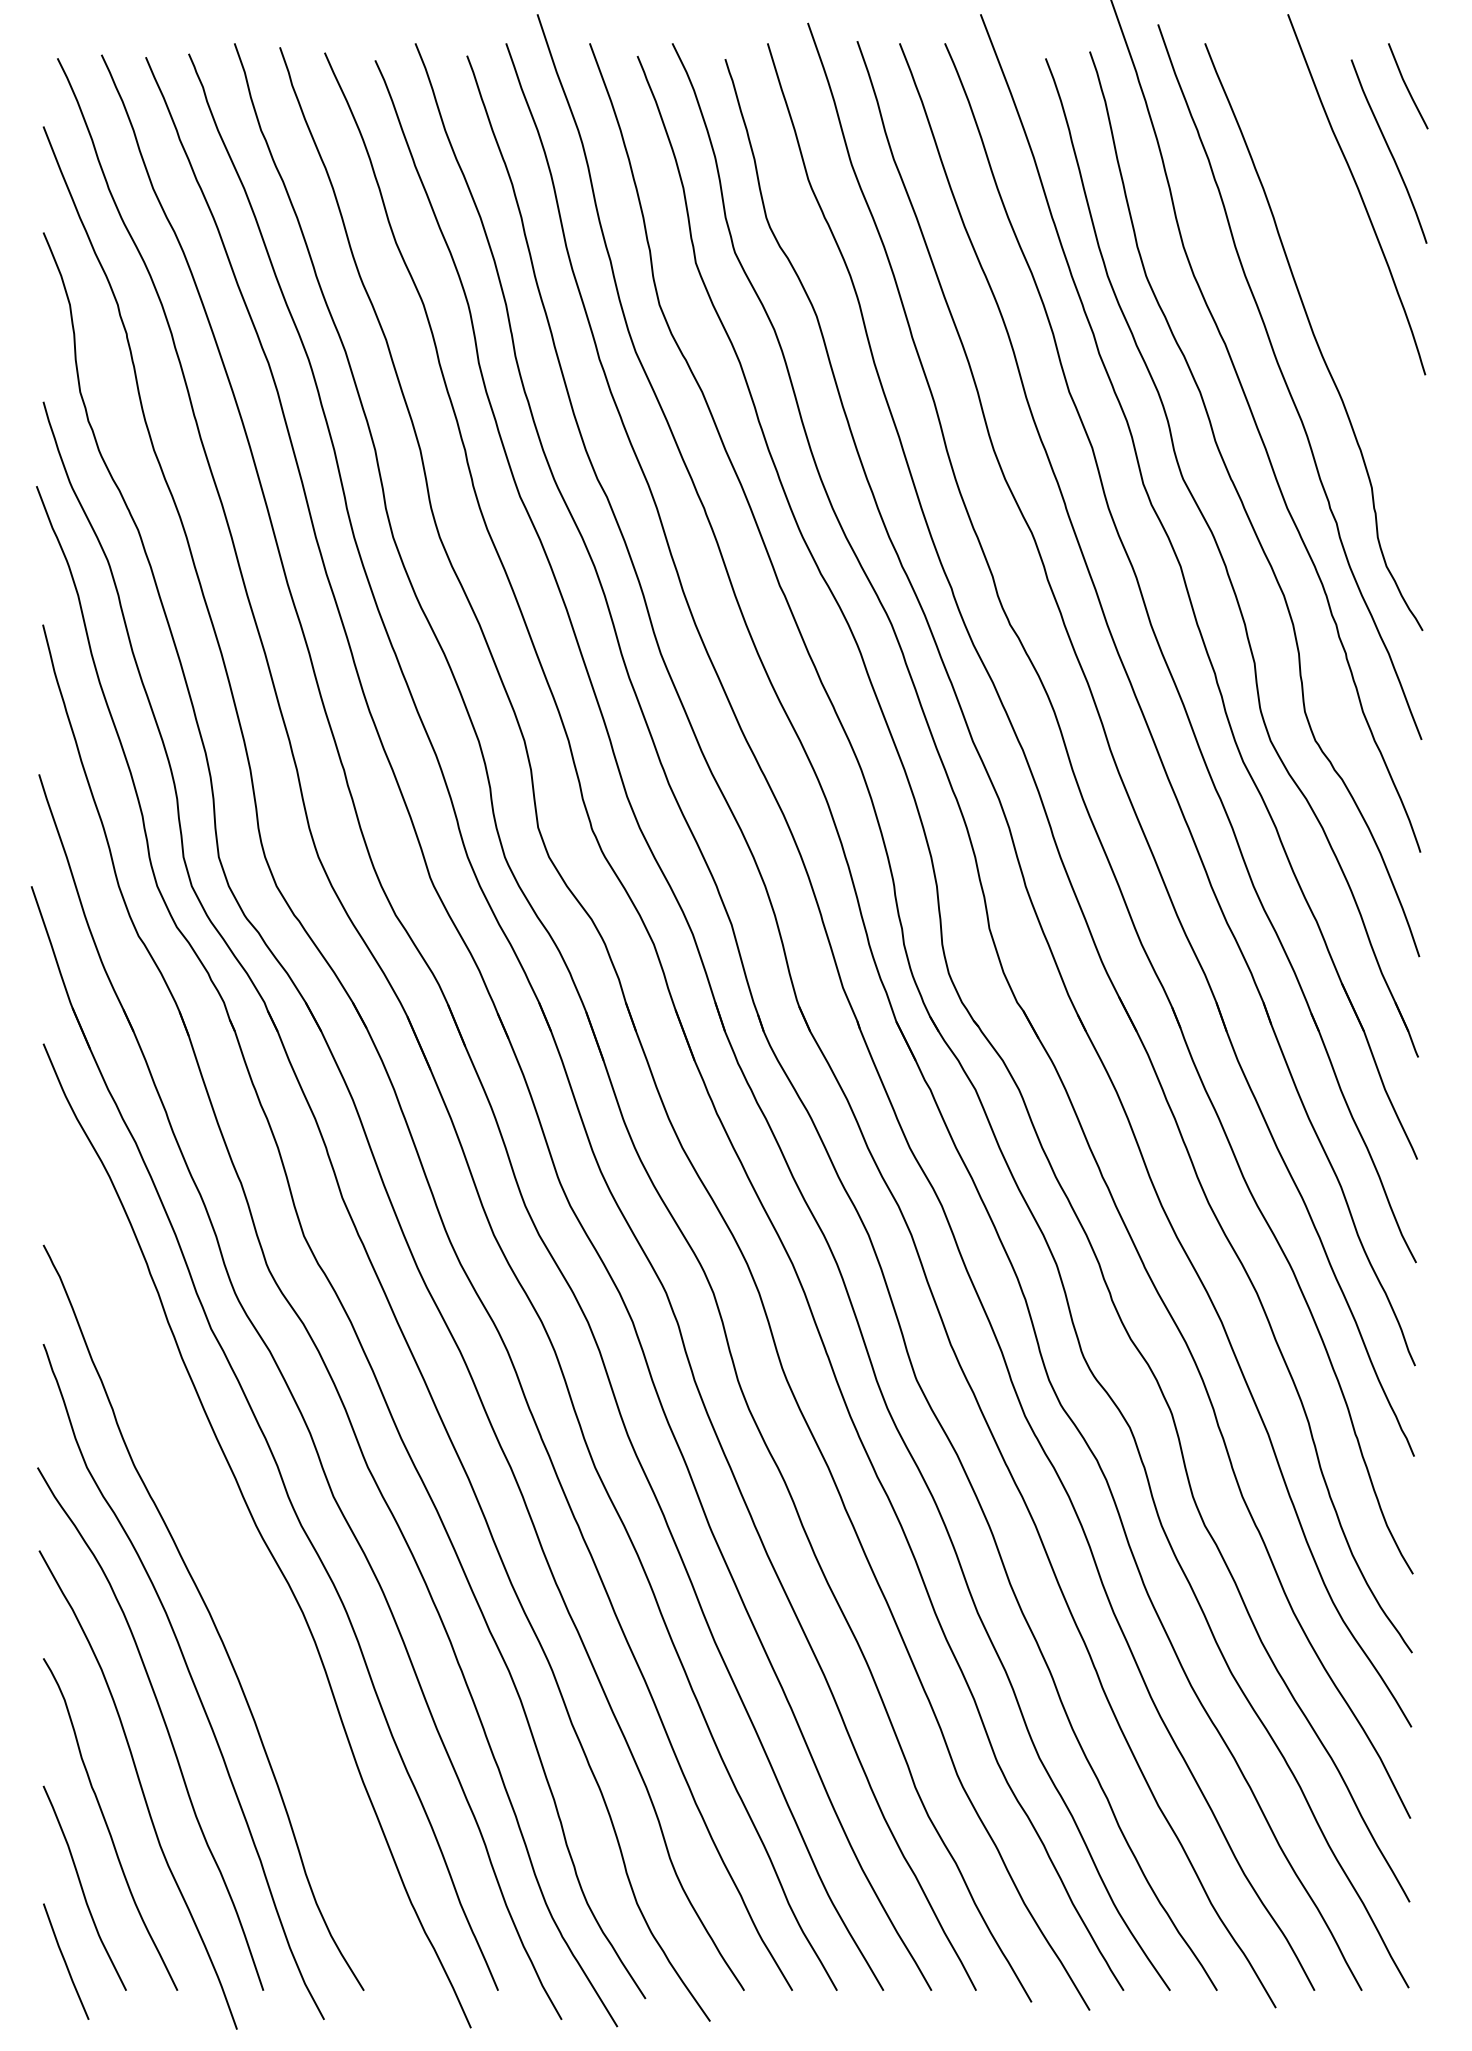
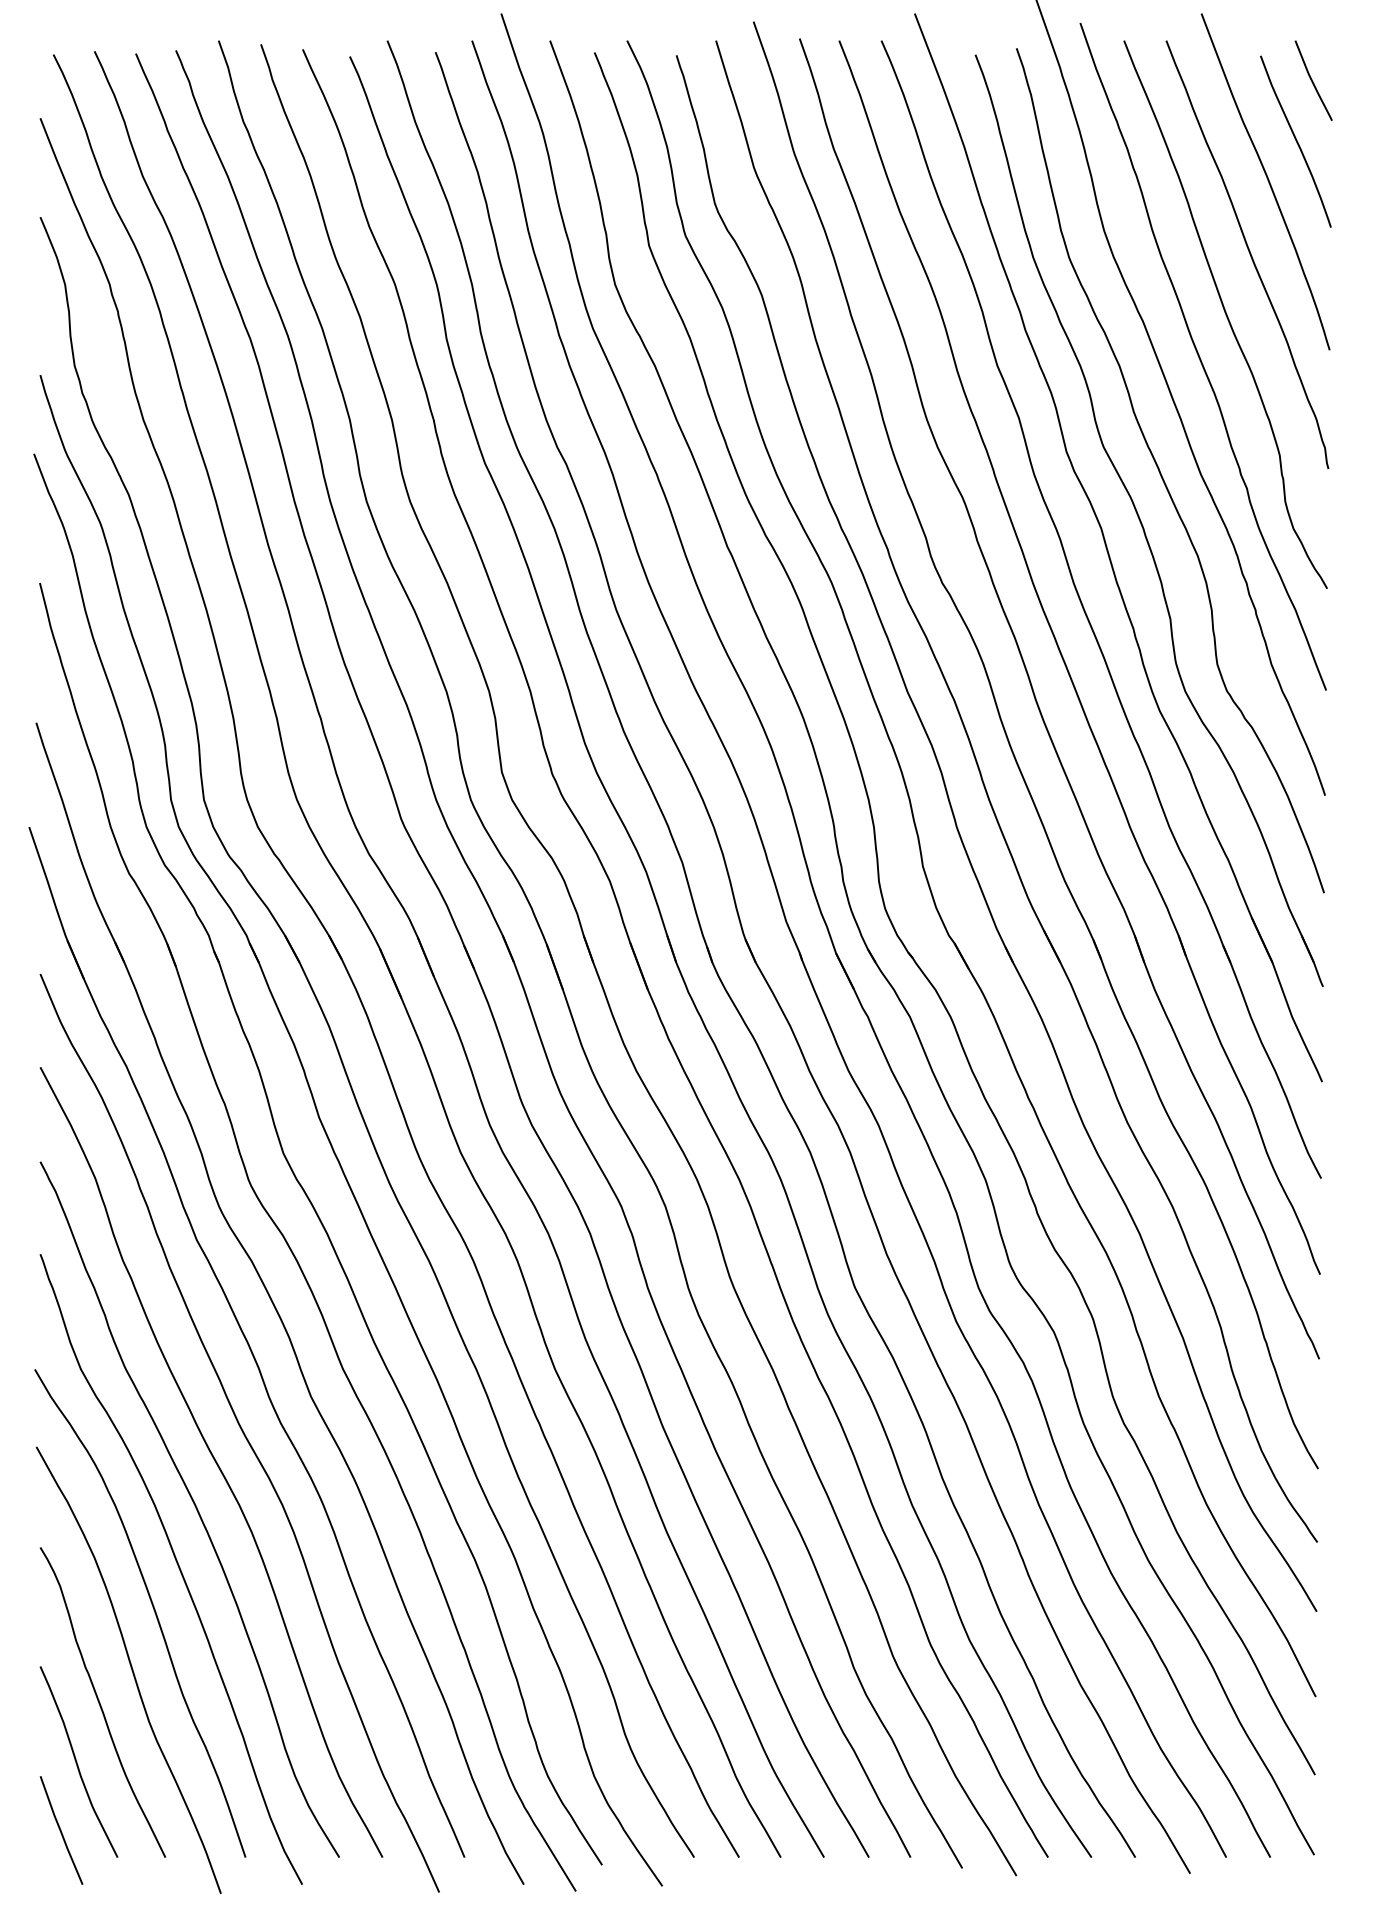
curve: (1338, 270) -> (1248, 252), added
curve: (228, 1563) -> (213, 1458), added

